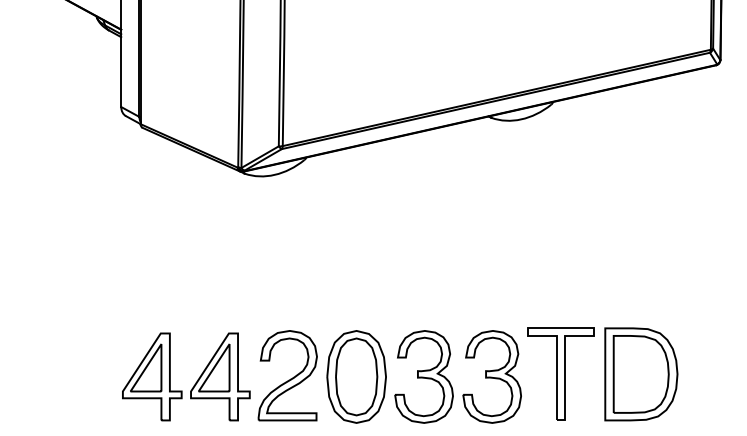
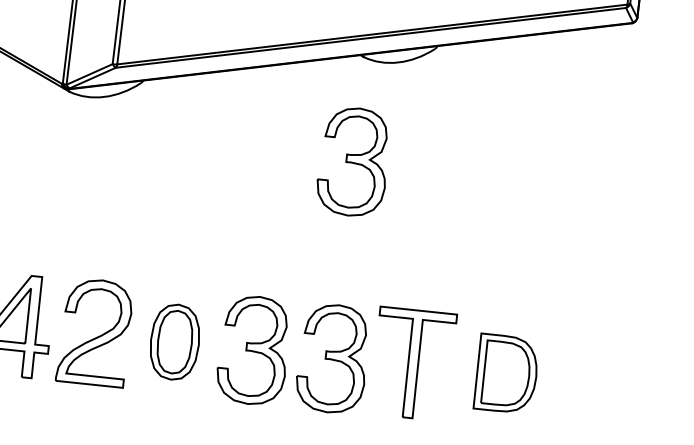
part: (491, 207) -> (352, 161), added
part: (641, 374) -> (506, 374), size x0.7
part: (356, 376) -> (174, 341), size x0.7

